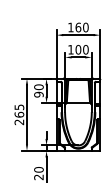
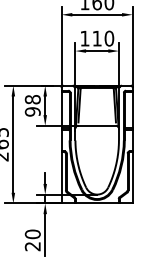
text: (78, 49) -> (97, 38), 100 -> 110
text: (38, 87) -> (32, 100), 90 -> 98

